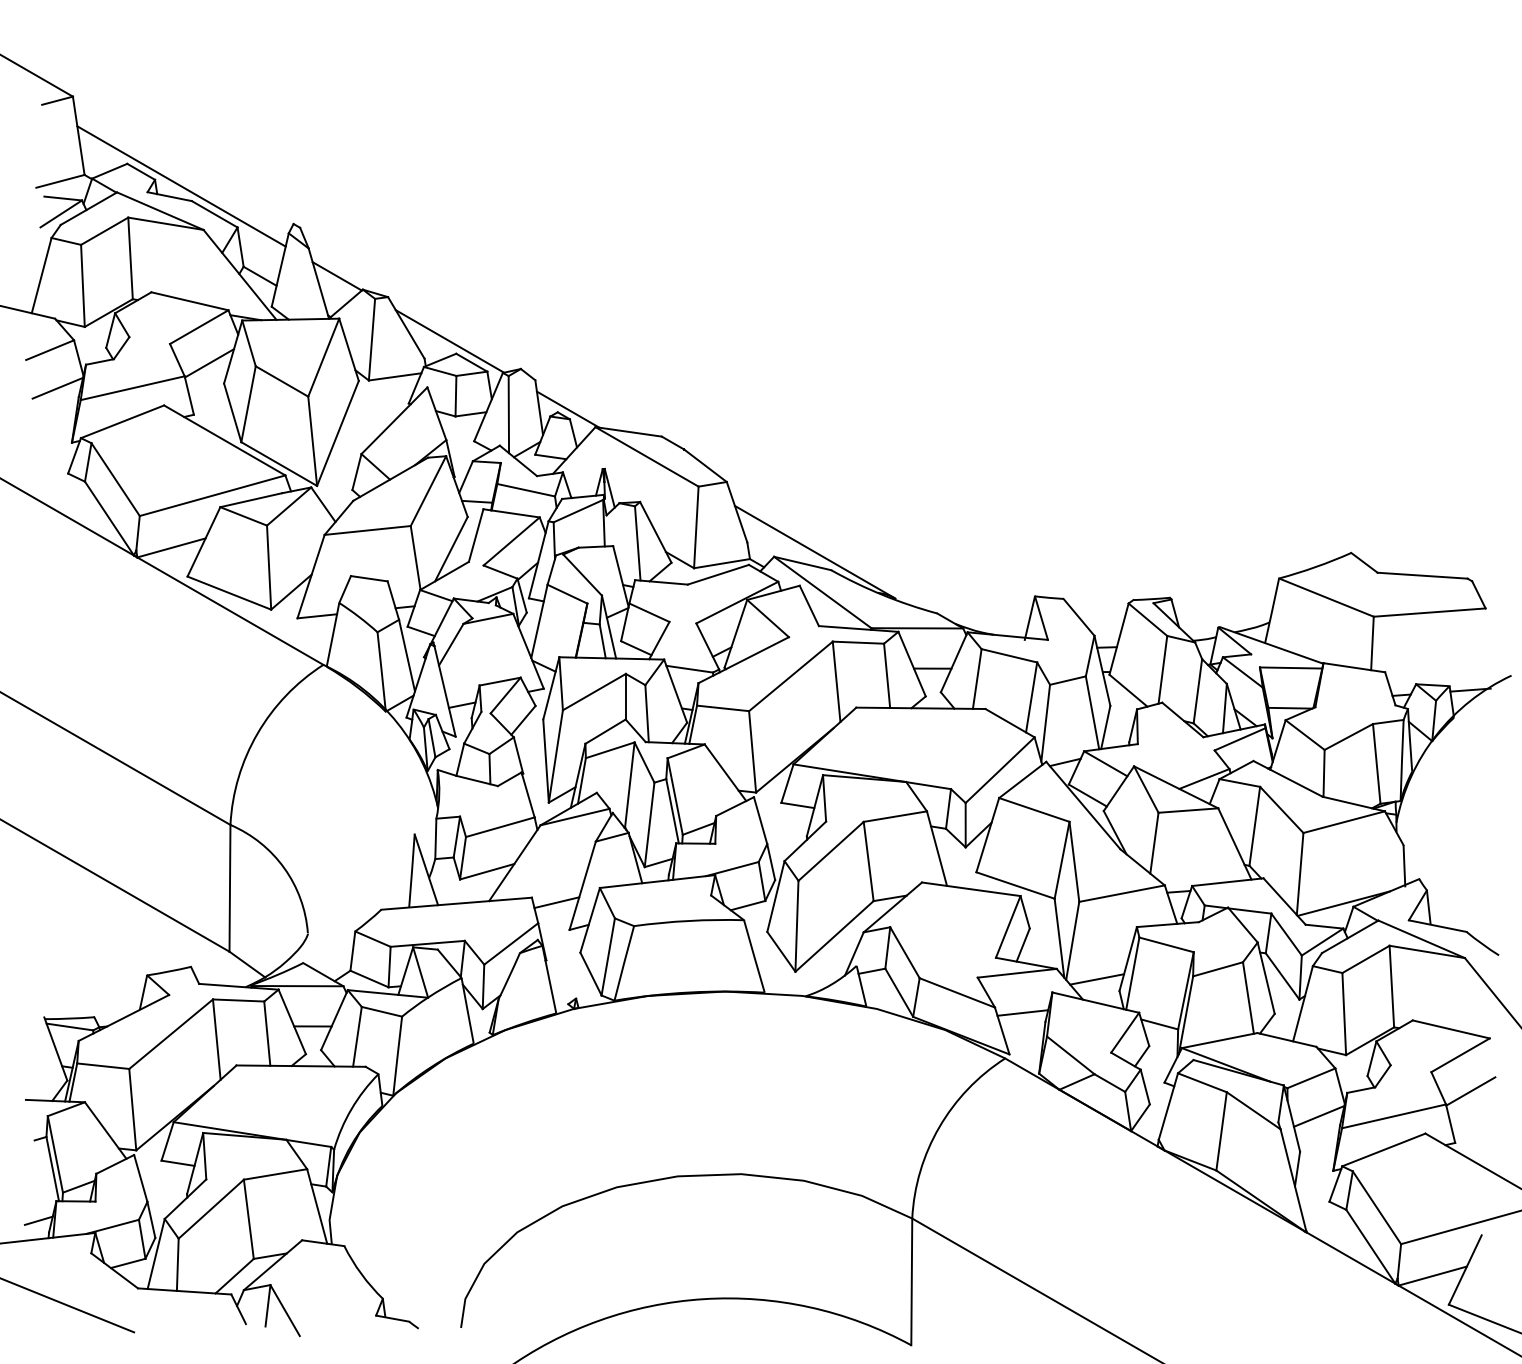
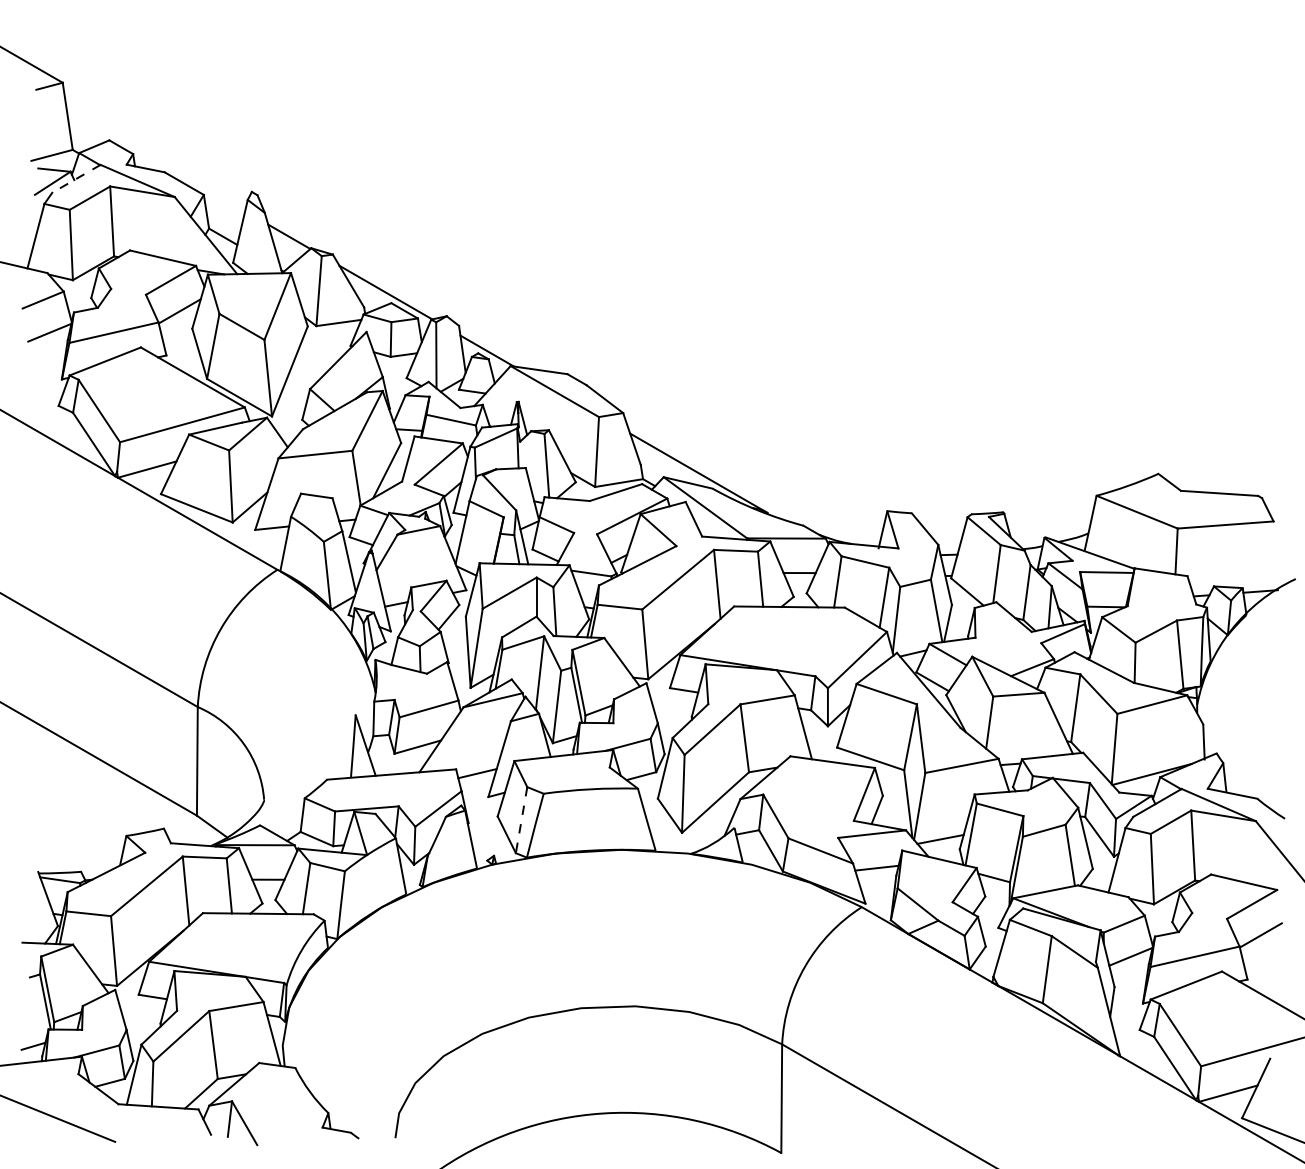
line: (181, 186) -> (155, 159), removed
line: (88, 208) -> (76, 178), solid -> dashed
line: (608, 957) -> (521, 820), solid -> dashed

